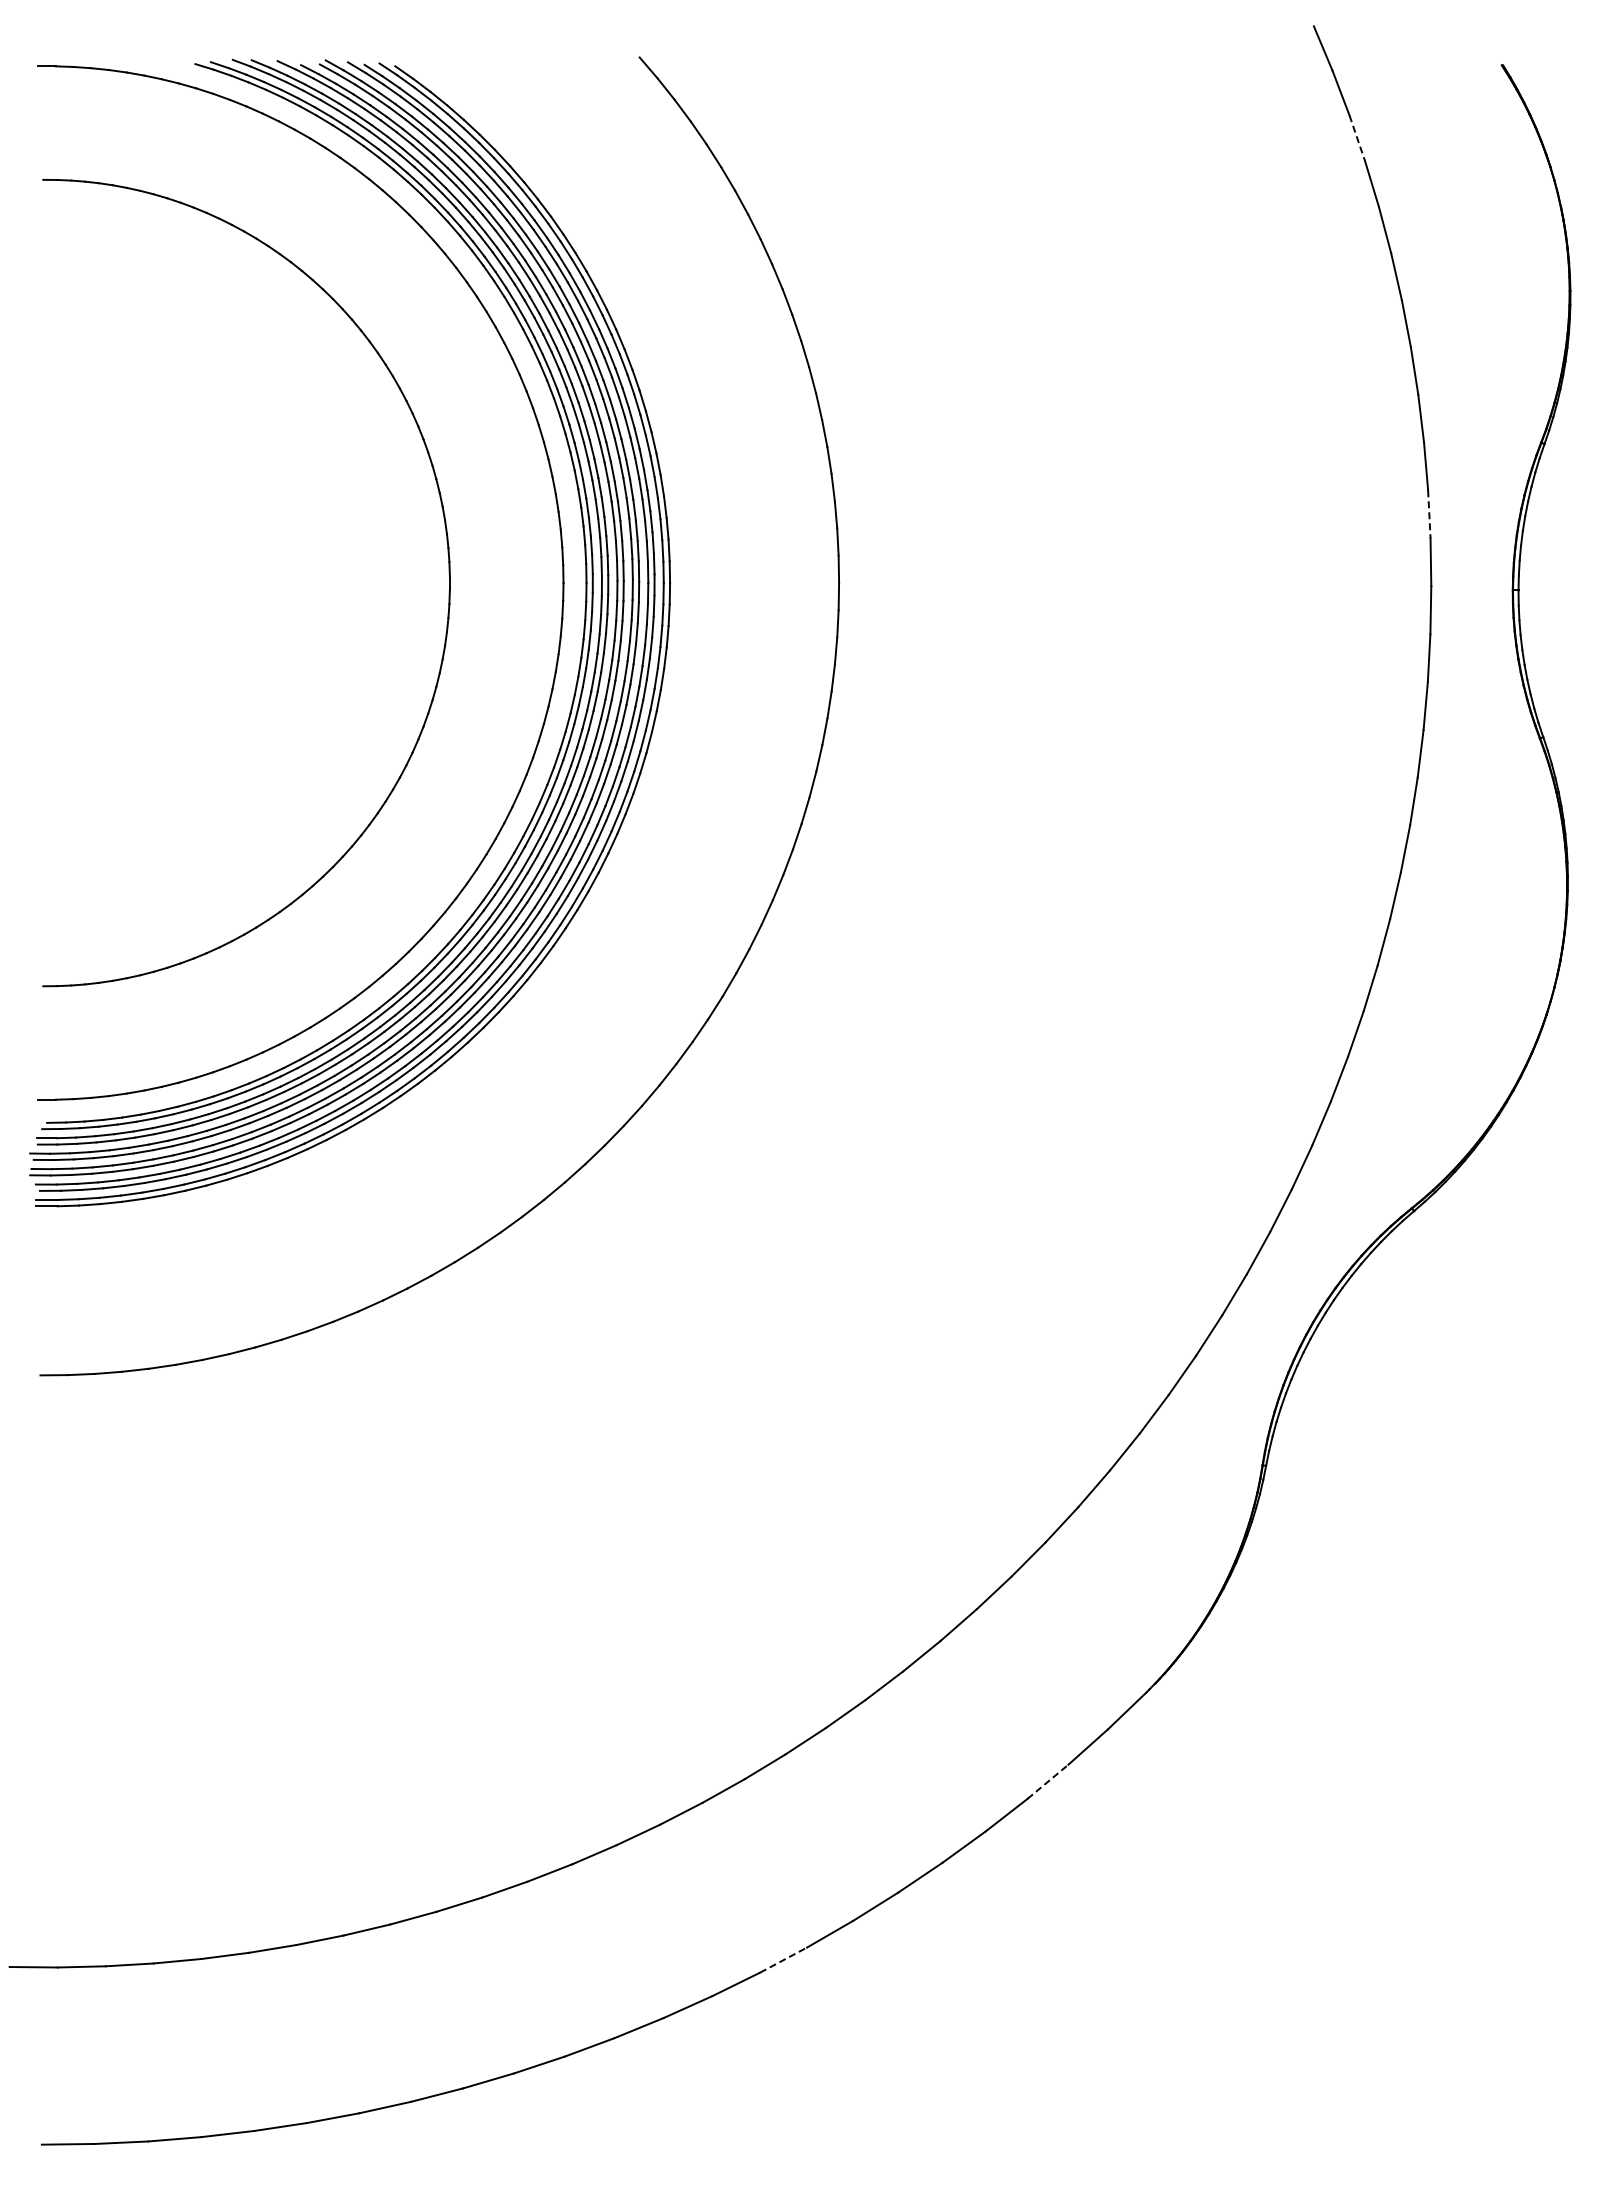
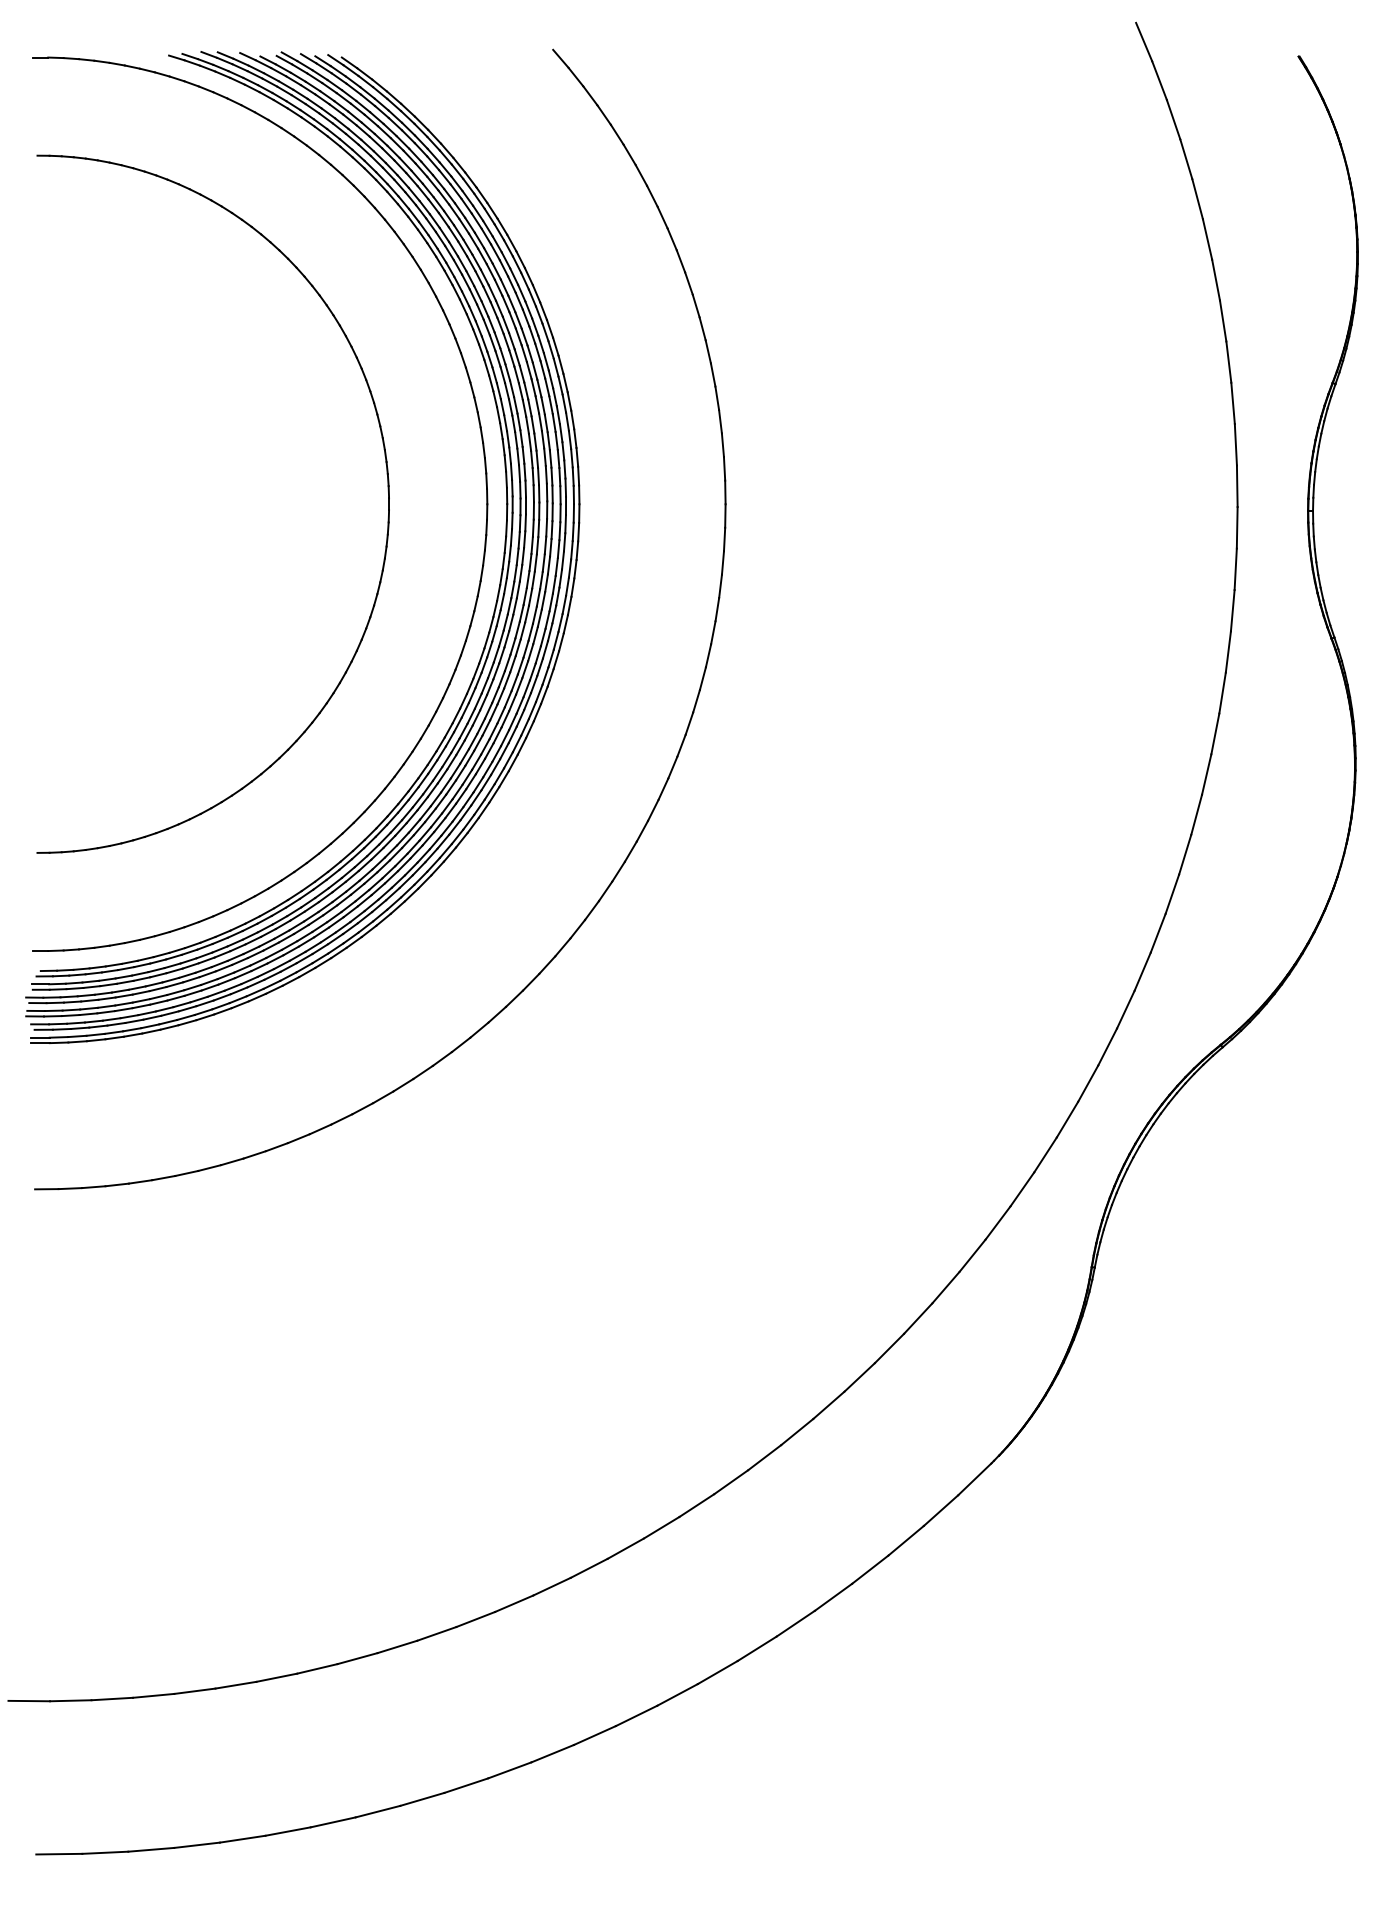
line: (1357, 138) -> (1173, 119), dashed -> solid
line: (1429, 514) -> (1236, 445), dashed -> solid
line: (1047, 1781) -> (905, 1540), dashed -> solid
line: (783, 1960) -> (677, 1695), dashed -> solid

